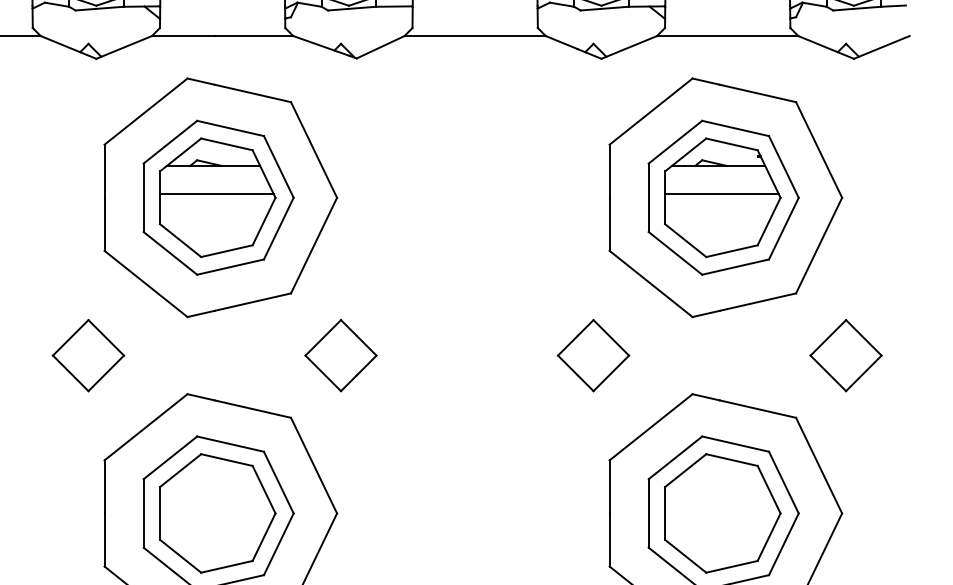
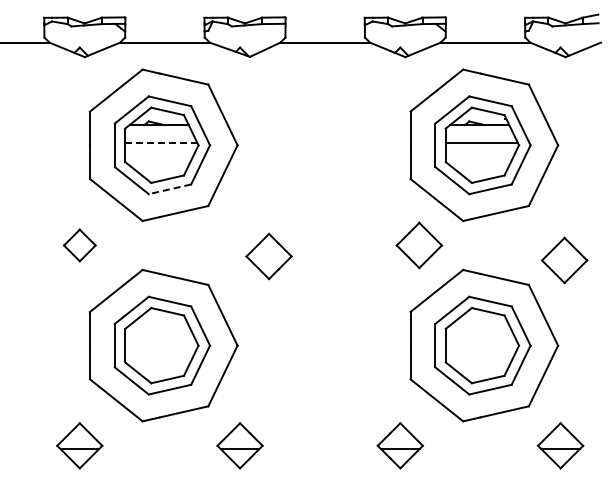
line: (217, 194) -> (161, 143), solid -> dashed
line: (229, 267) -> (169, 189), solid -> dashed
part: (88, 355) -> (79, 245), size x0.7
part: (340, 355) -> (268, 256), moved
part: (593, 355) -> (419, 245), moved
part: (845, 355) -> (564, 260), moved

